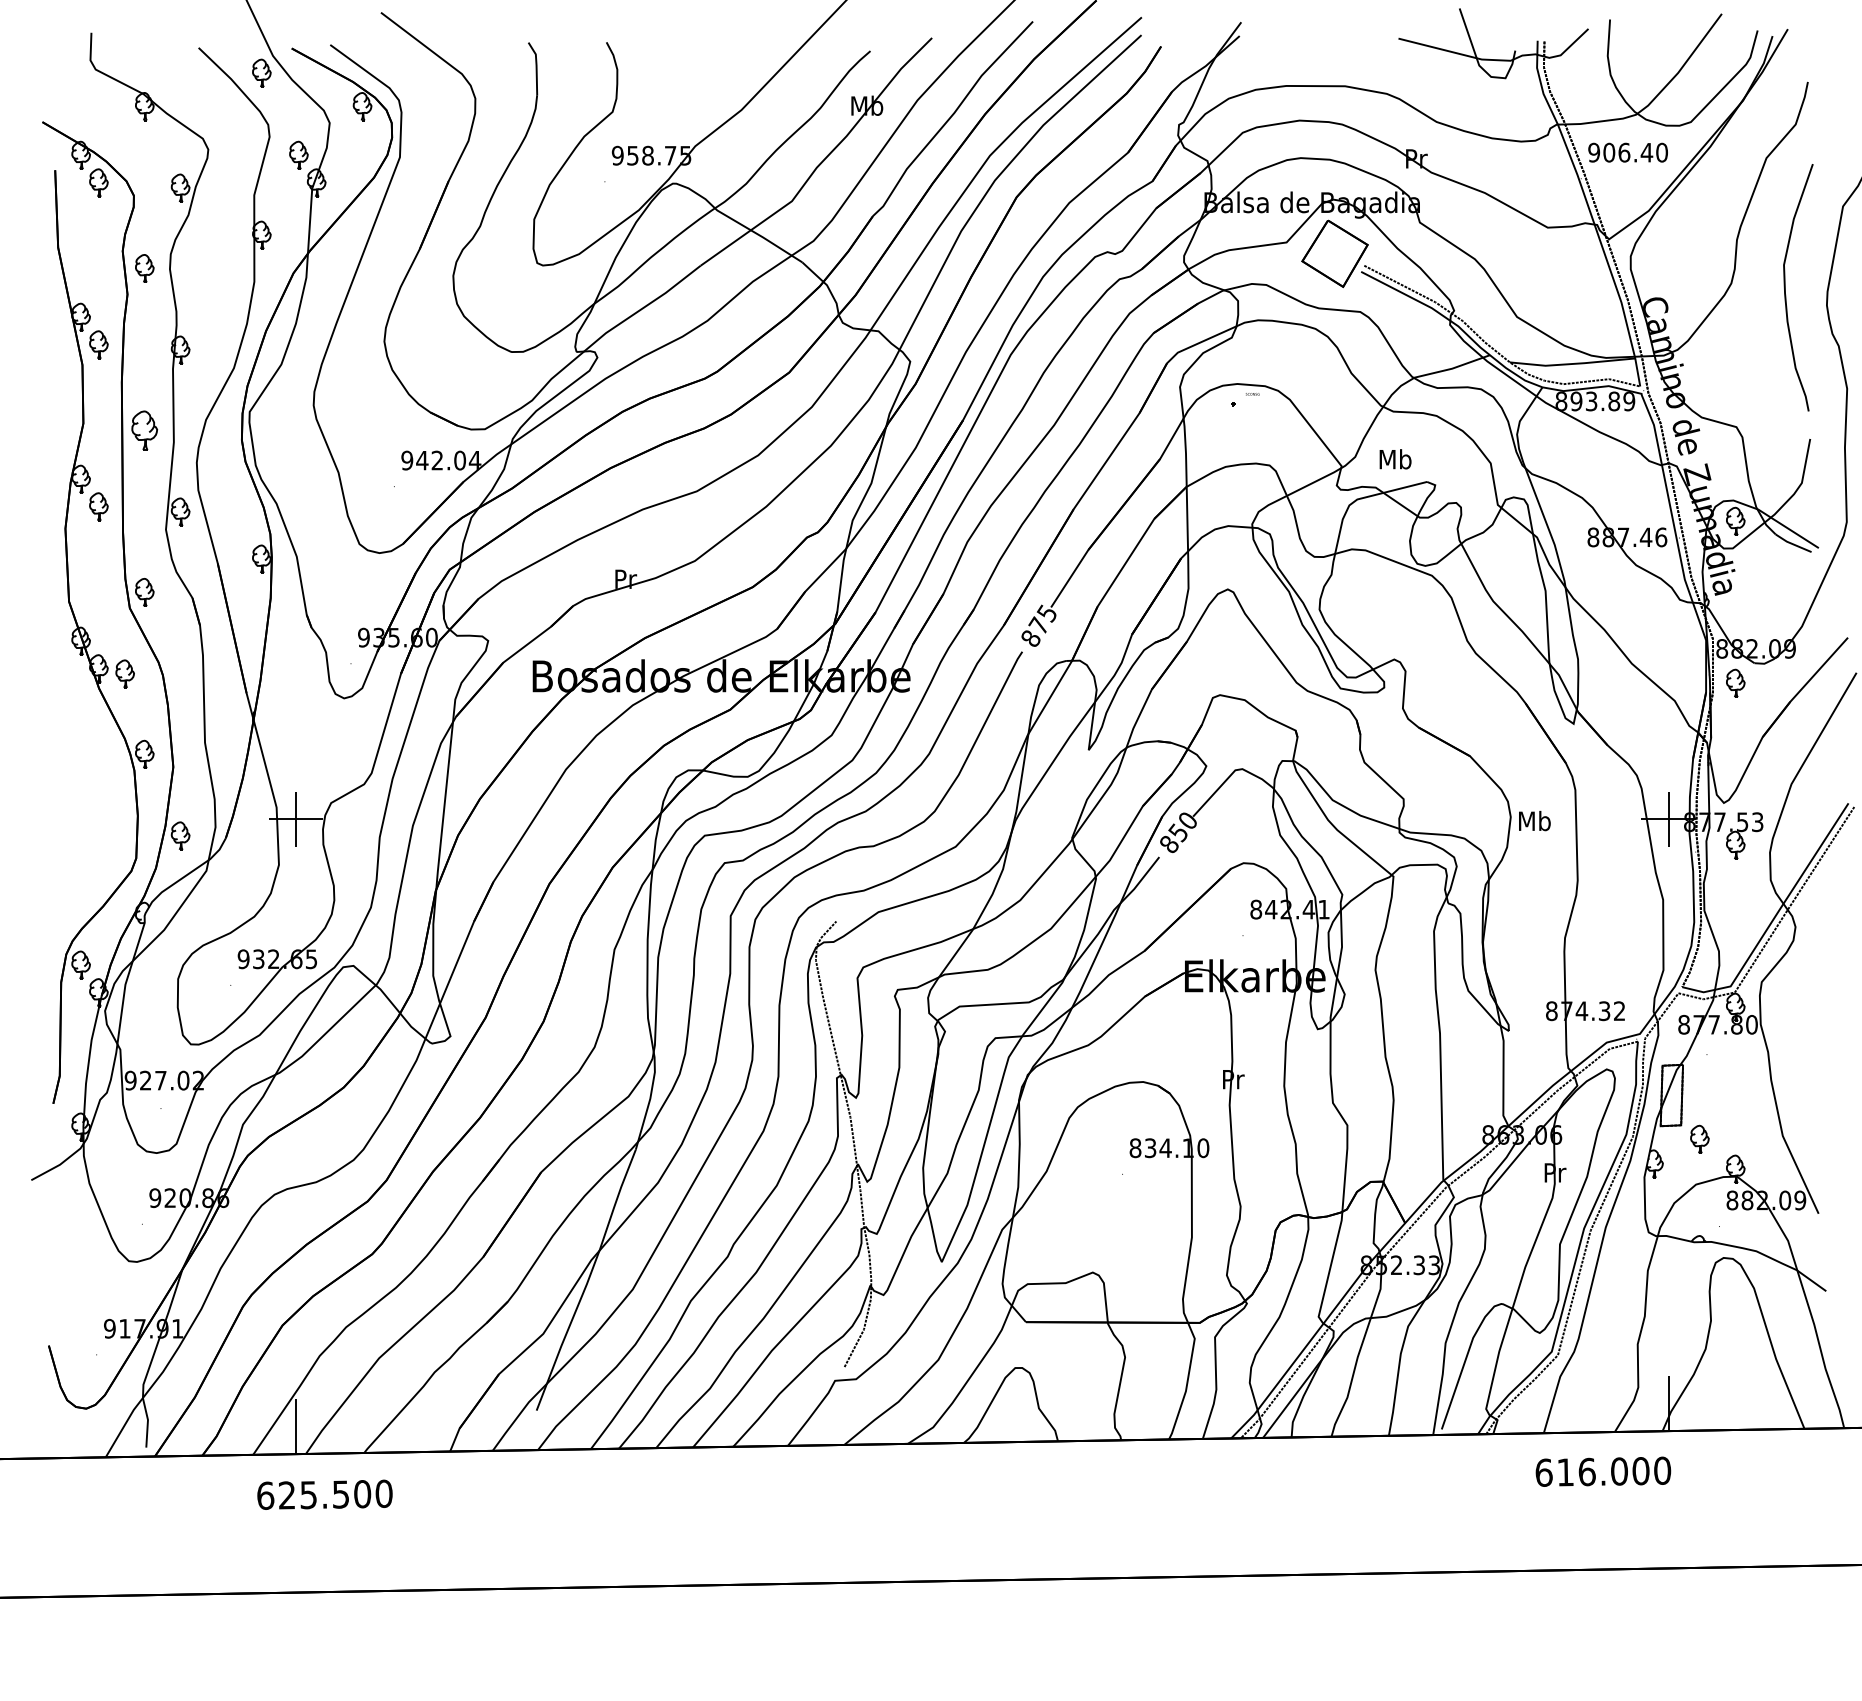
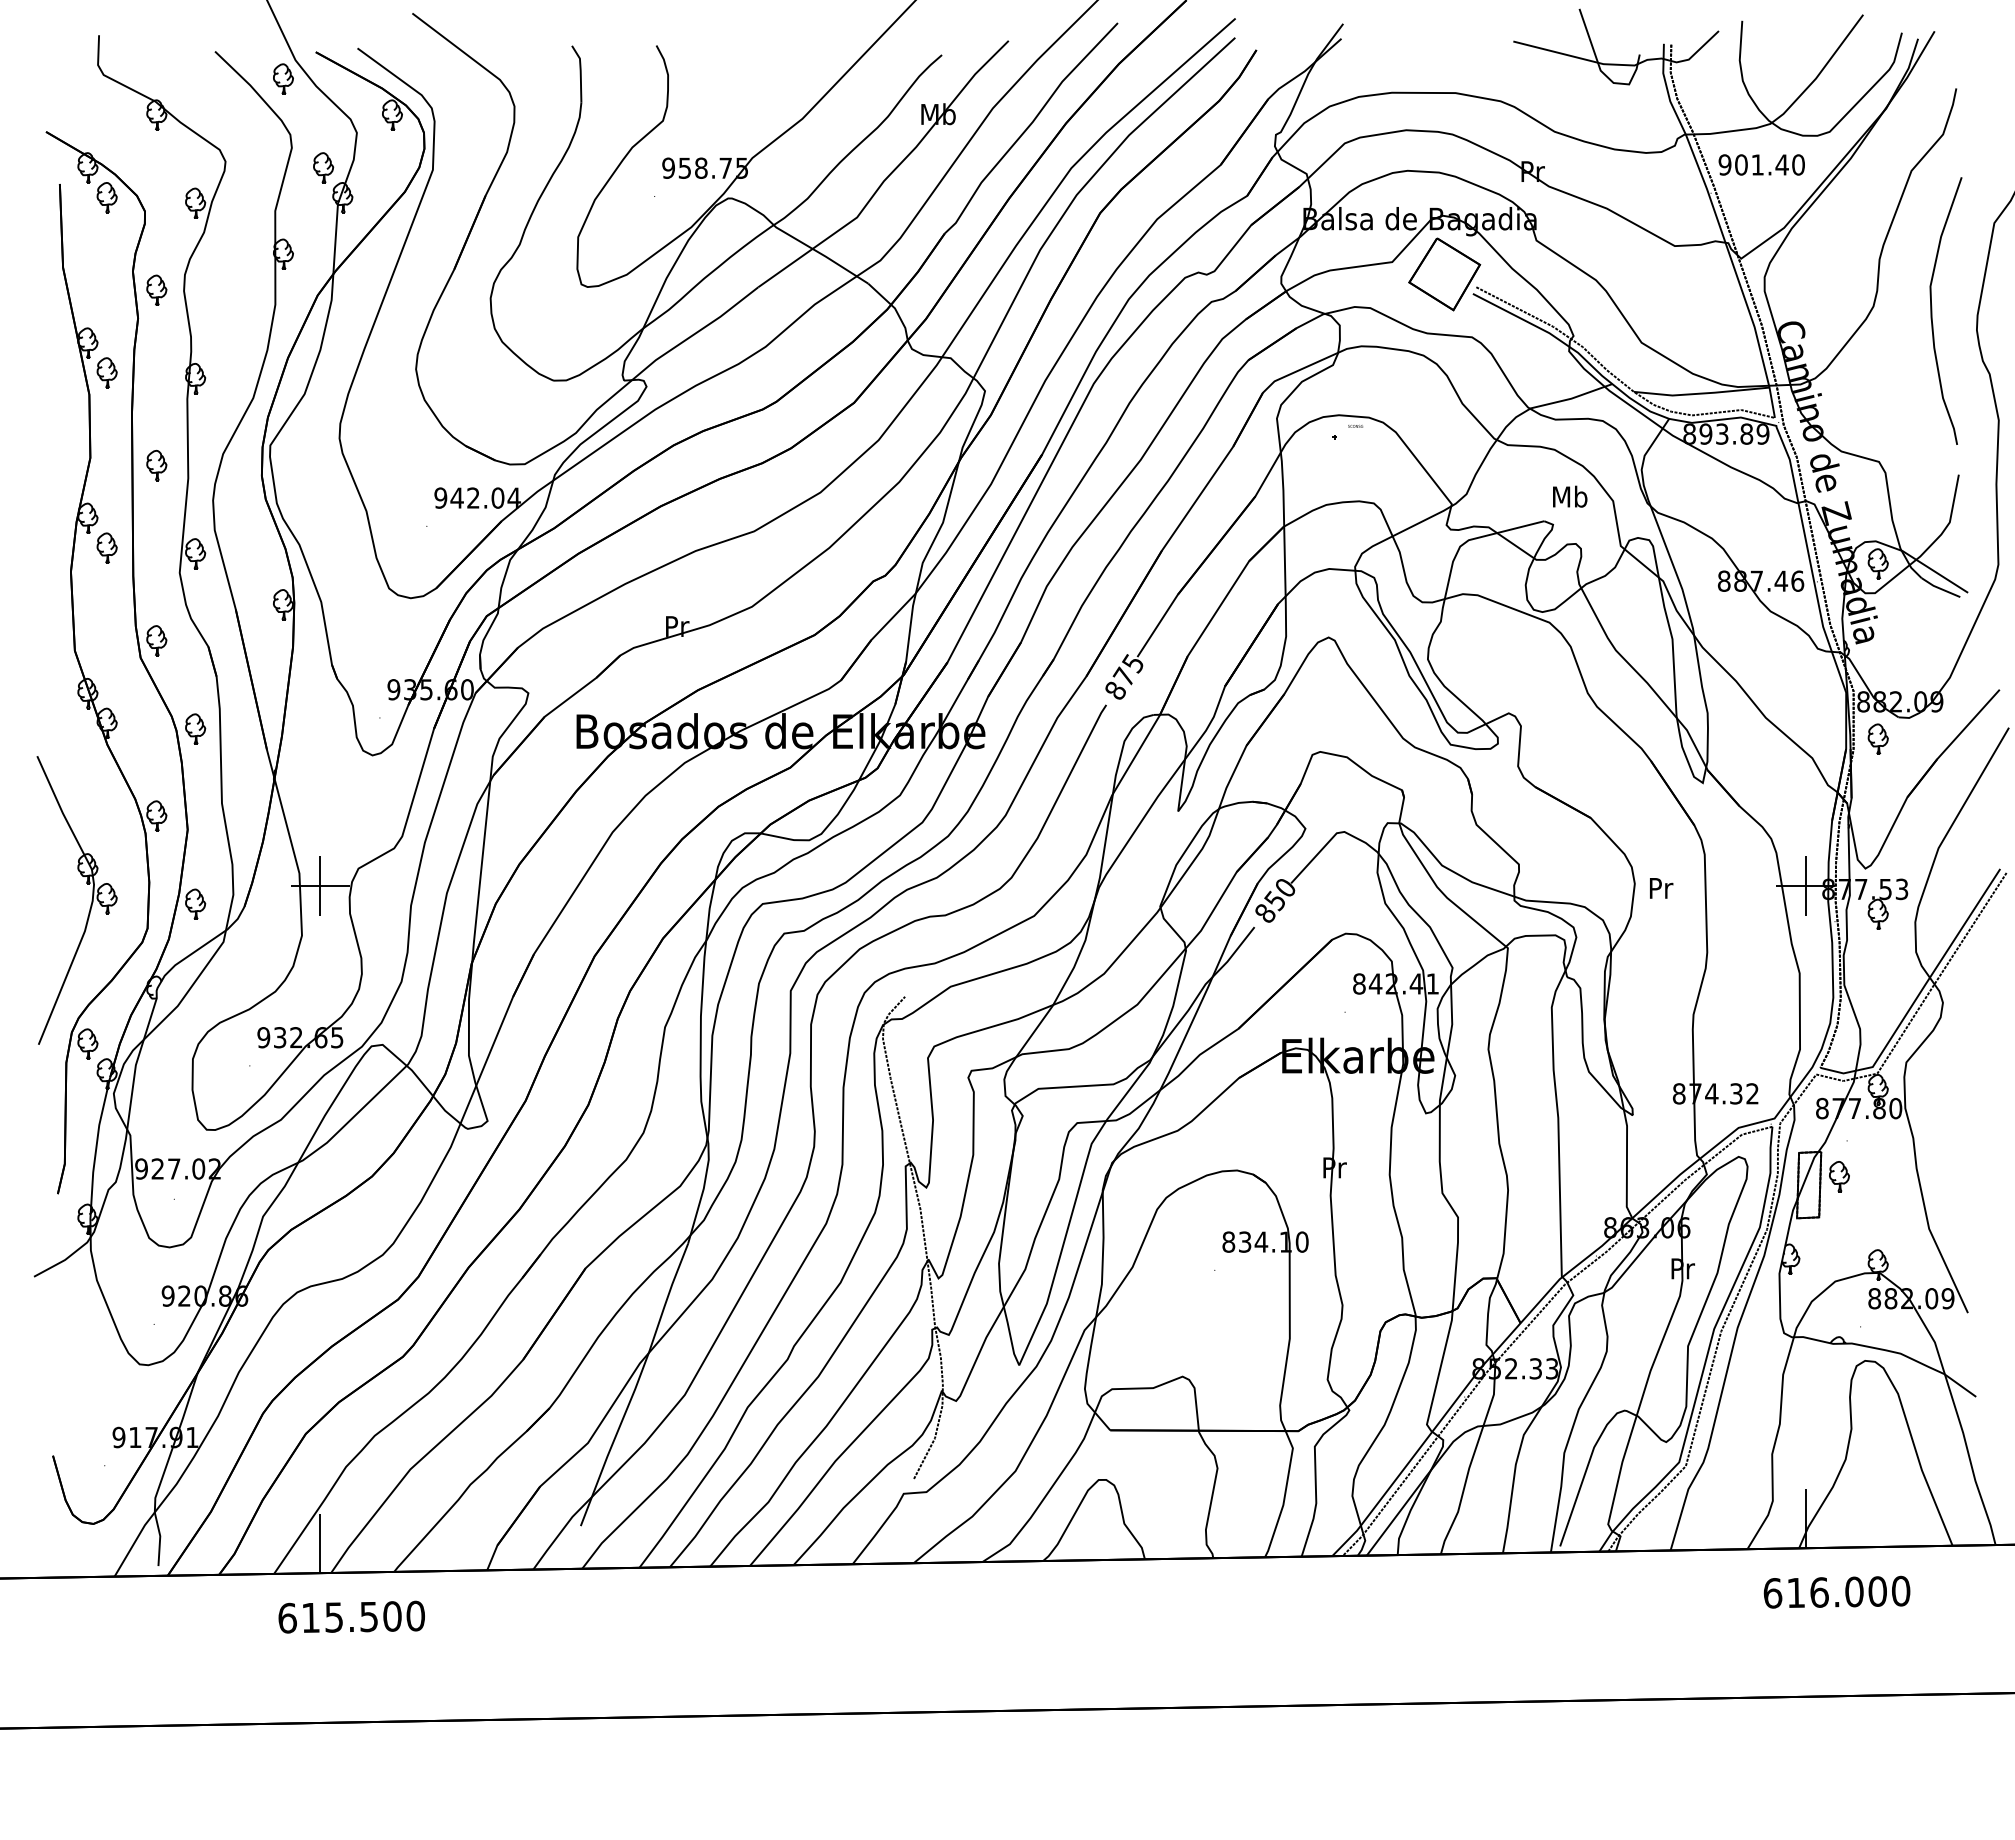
text: (1624, 152) -> (1757, 164), 906.40 -> 901.40
part: (144, 430) -> (156, 465), size x0.71
text: (1395, 459) -> (1570, 496), moved
part: (125, 673) -> (195, 728), moved
text: (1534, 821) -> (1660, 888), Mb -> Pr
part: (83, 836) -> (90, 904), added
part: (1699, 1139) -> (1839, 1176), moved
text: (1602, 1471) -> (1836, 1591), moved
text: (286, 1495) -> (310, 1617), 625.500 -> 615.500

